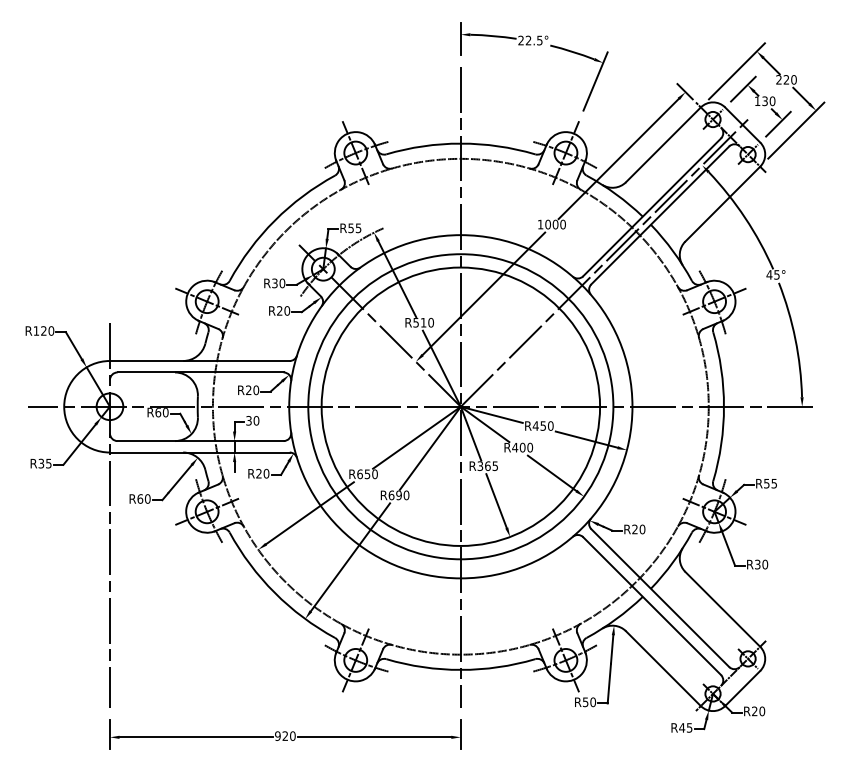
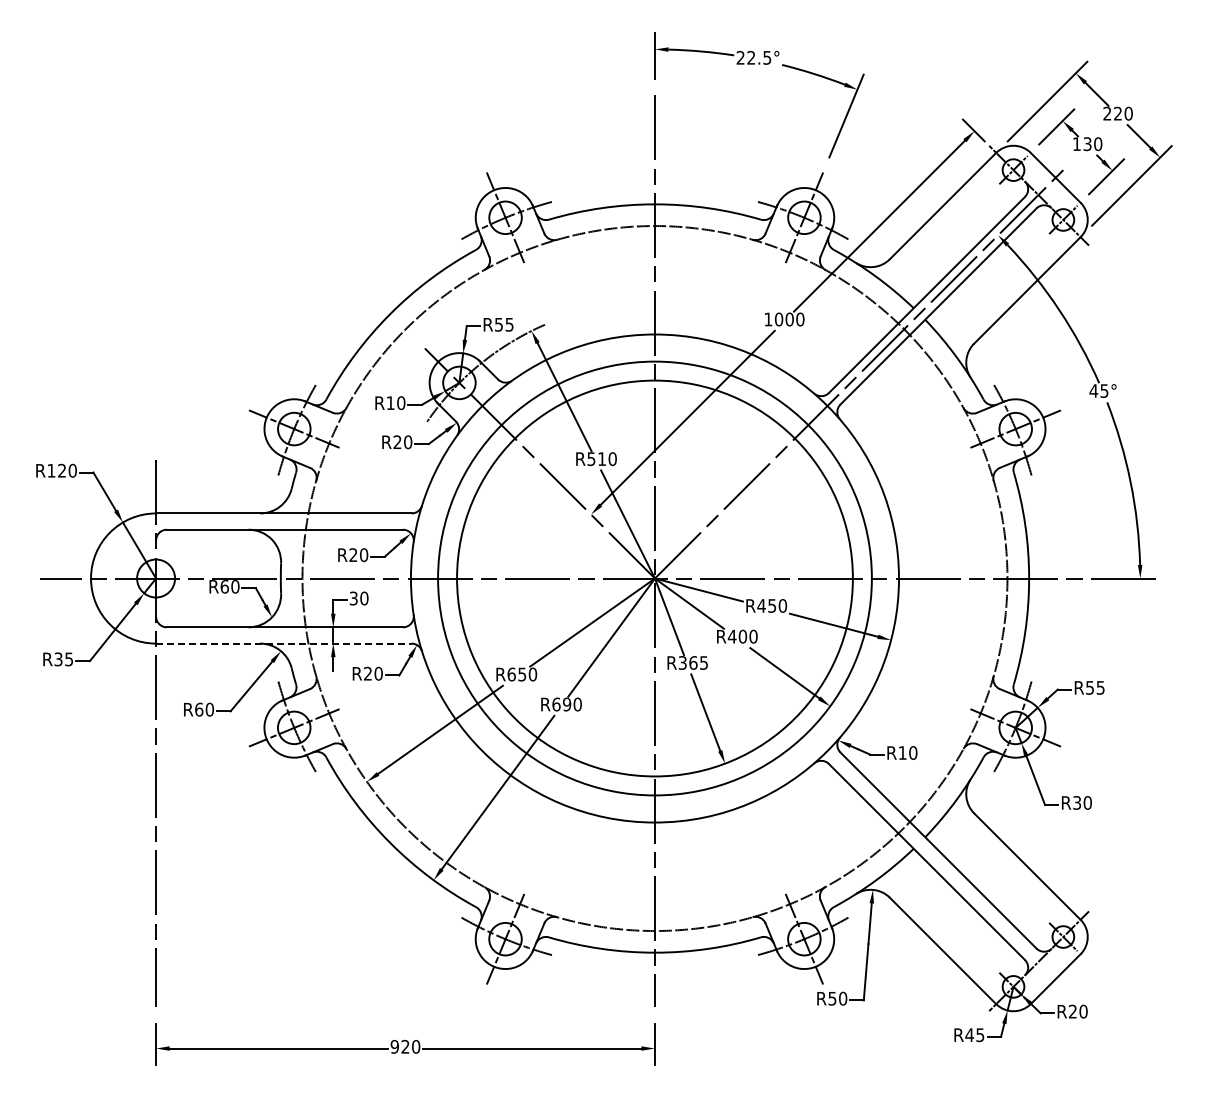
text: (274, 283) -> (390, 403), R30 -> R10
line: (199, 452) -> (283, 643), solid -> dashed
text: (634, 529) -> (902, 752), R20 -> R10

